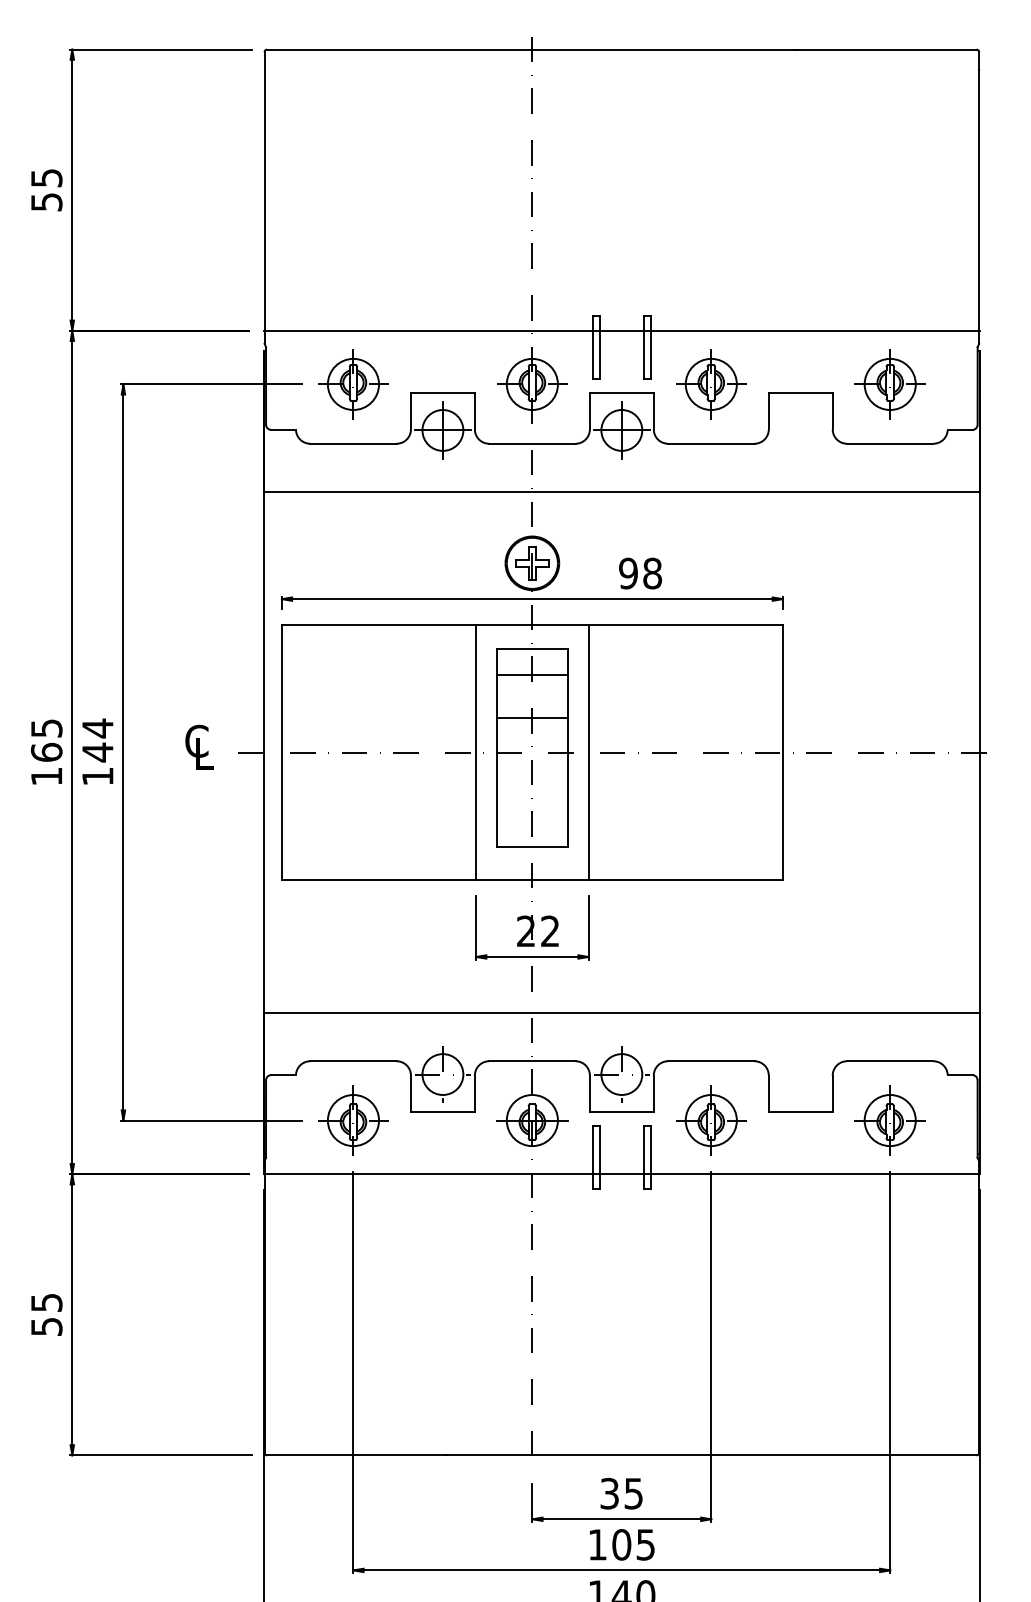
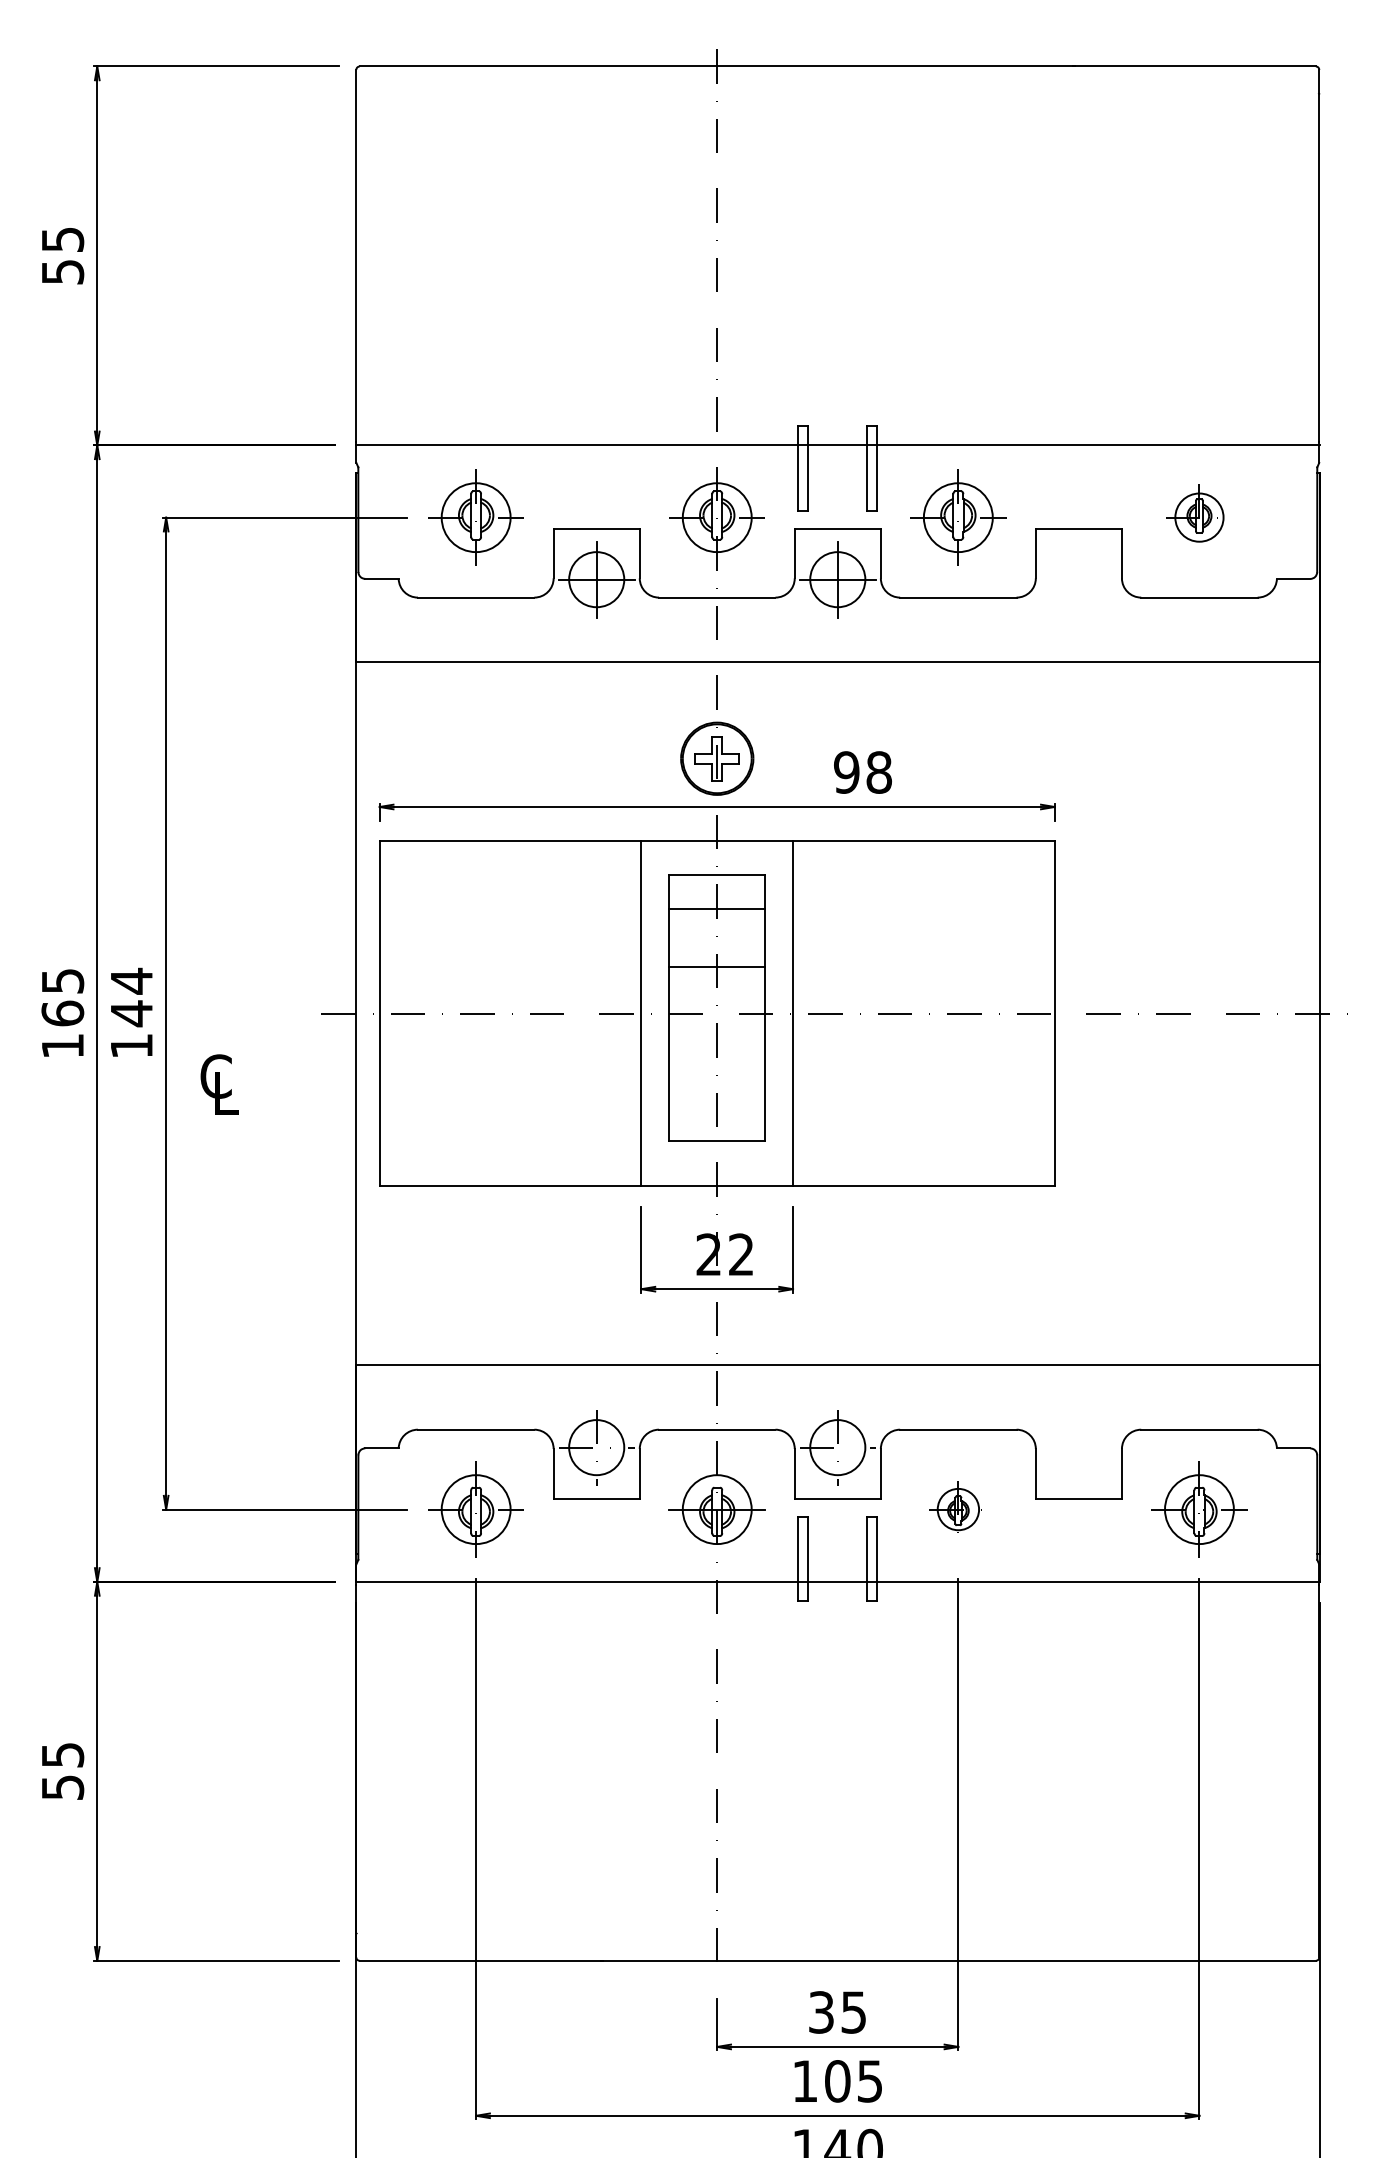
part: (890, 384) -> (1199, 517), size x0.7
text: (199, 747) -> (219, 1084), moved
part: (711, 1120) -> (958, 1509), size x0.6

